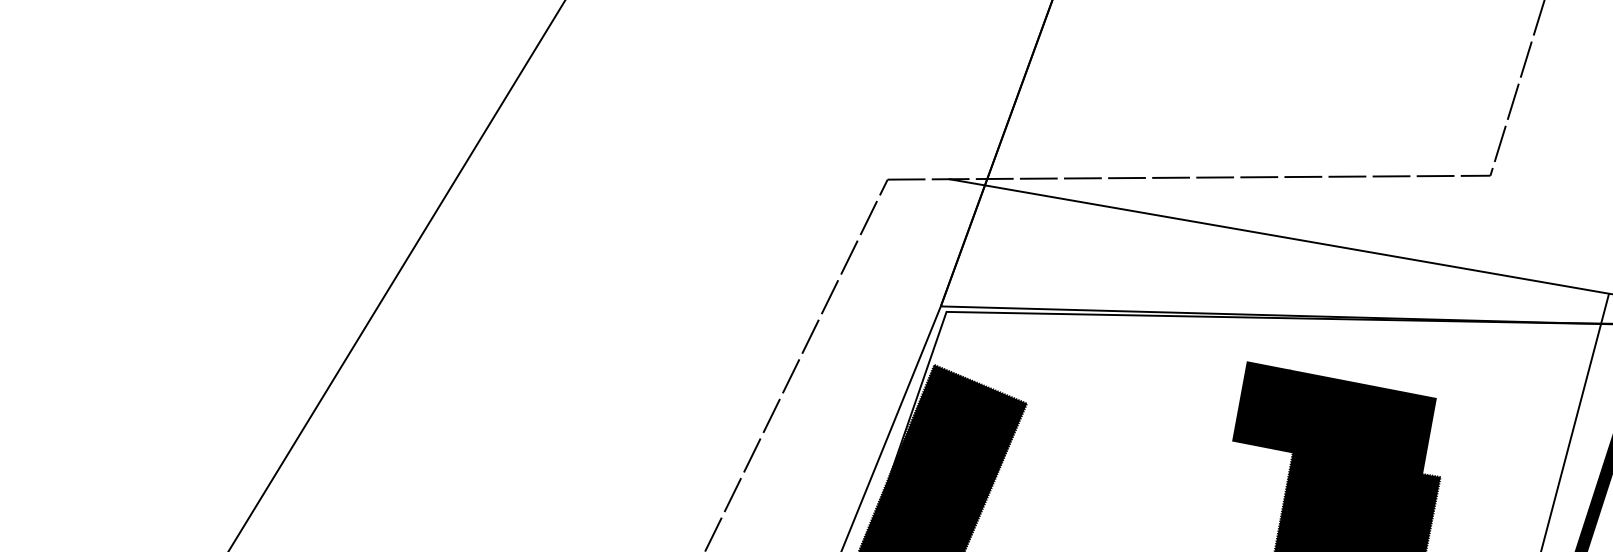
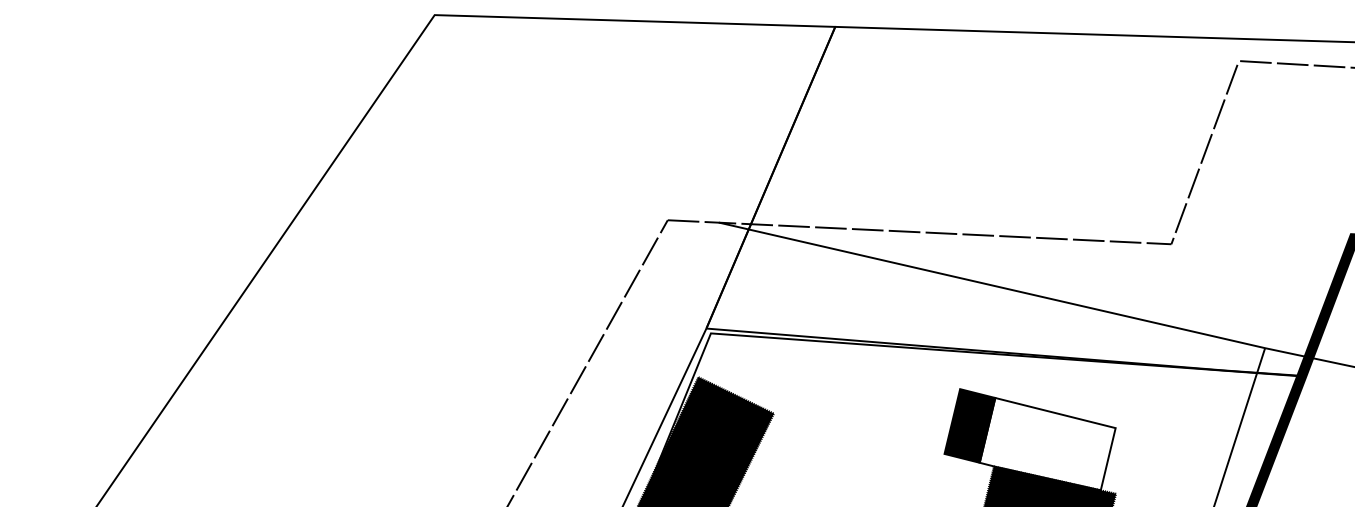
fill: (1355, 422) -> (1047, 444), removed

